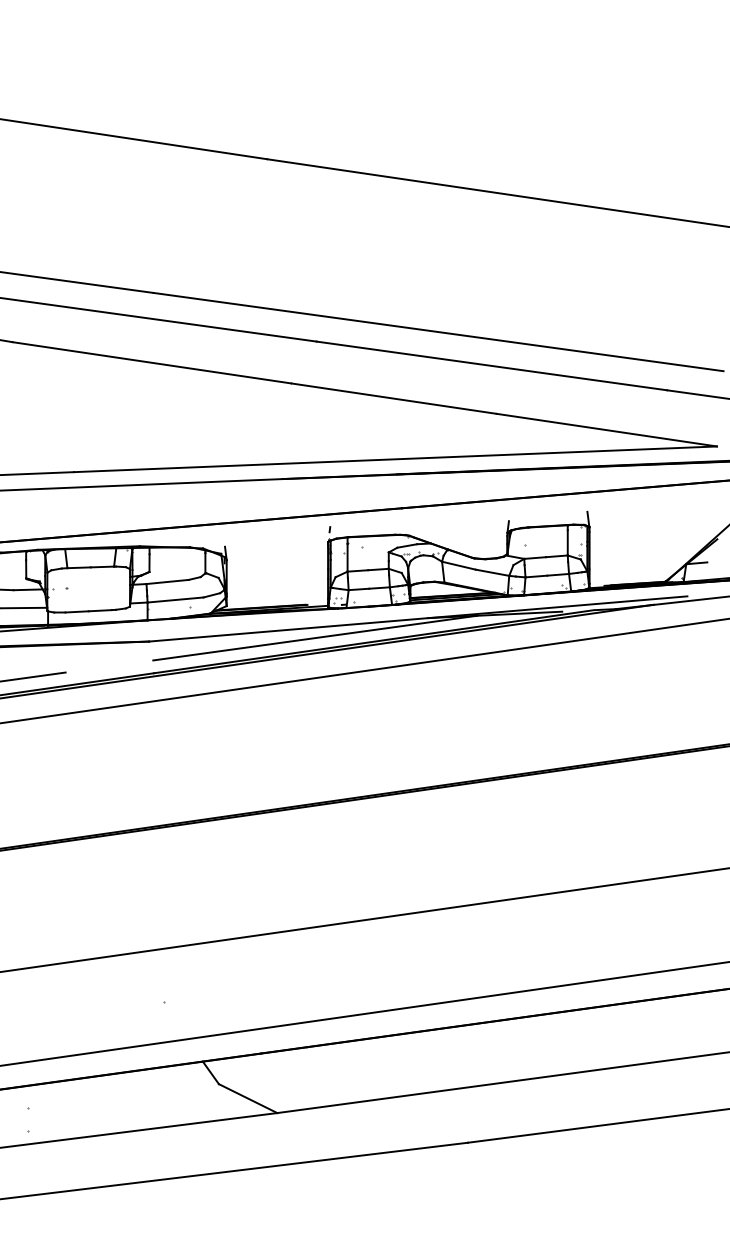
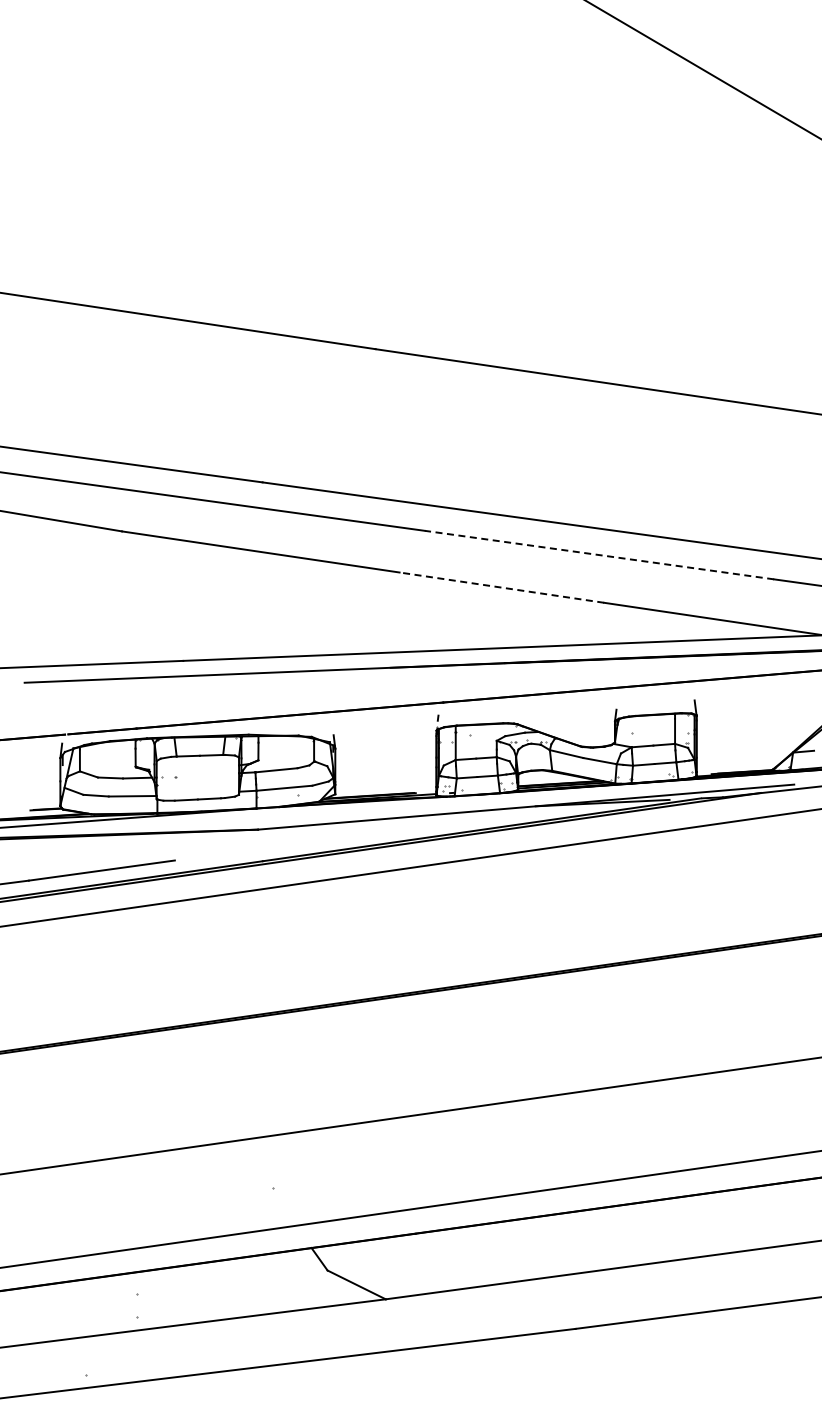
line: (491, 366) -> (599, 555), solid -> dashed
line: (393, 398) -> (501, 587), solid -> dashed
line: (315, 637) -> (423, 825), removed

